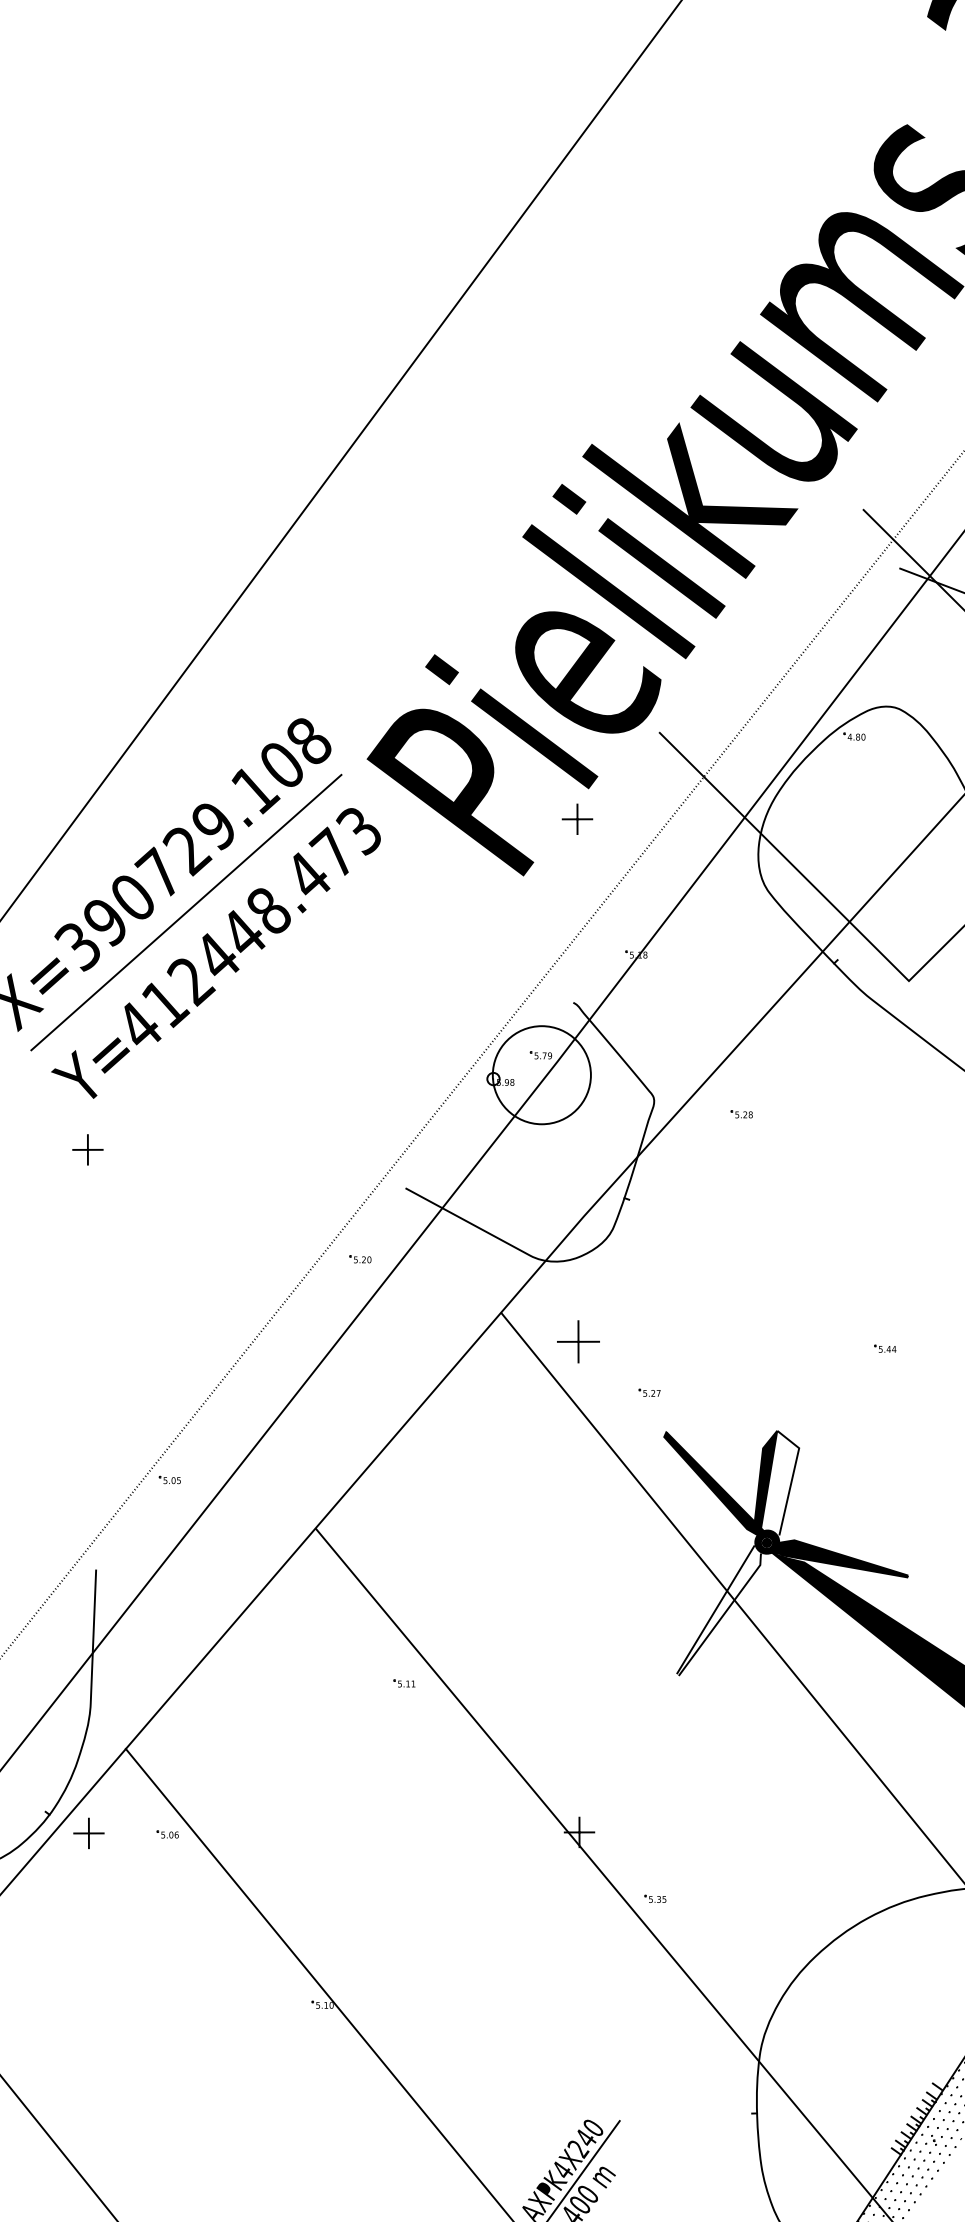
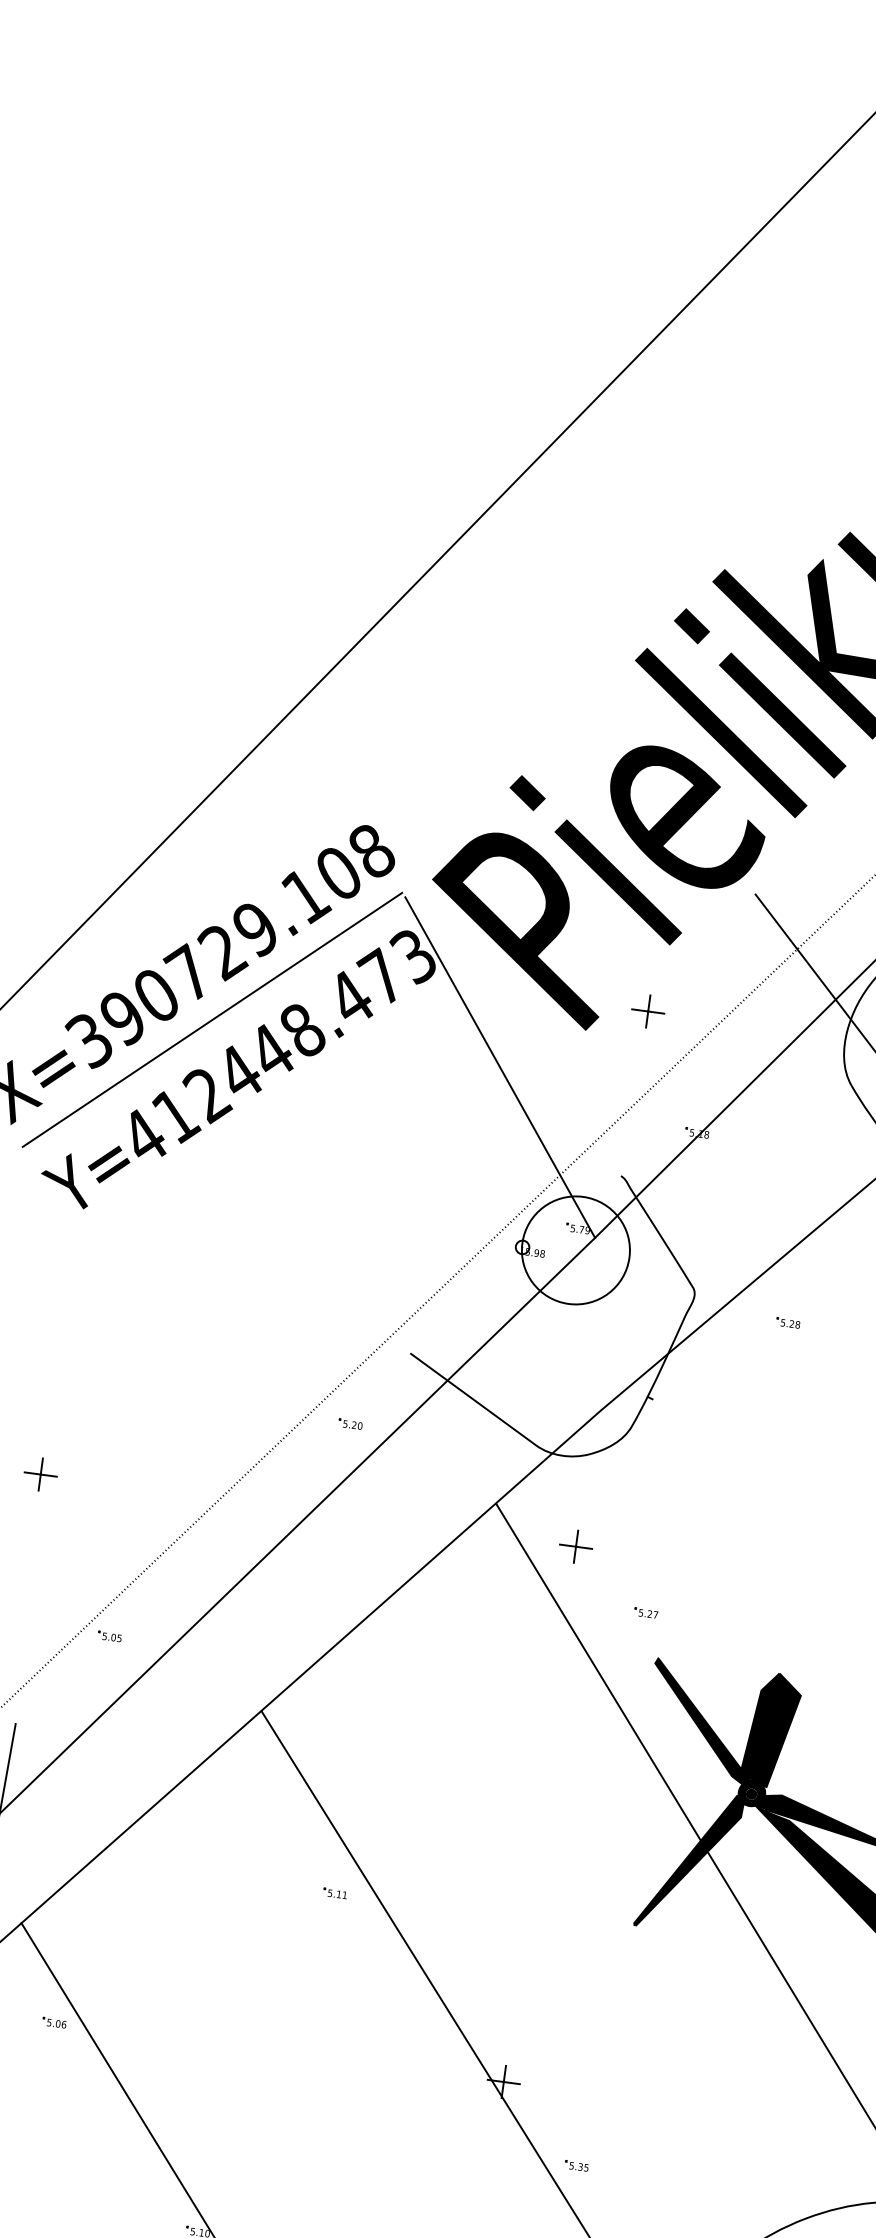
part: (577, 818) -> (648, 1010), moved
line: (450, 919) -> (499, 1066), added
part: (87, 1149) -> (40, 1474), moved
part: (578, 1341) -> (576, 1546), size x0.71
fill: (780, 1482) -> (775, 1730), added
fill: (719, 1609) -> (689, 1859), added

